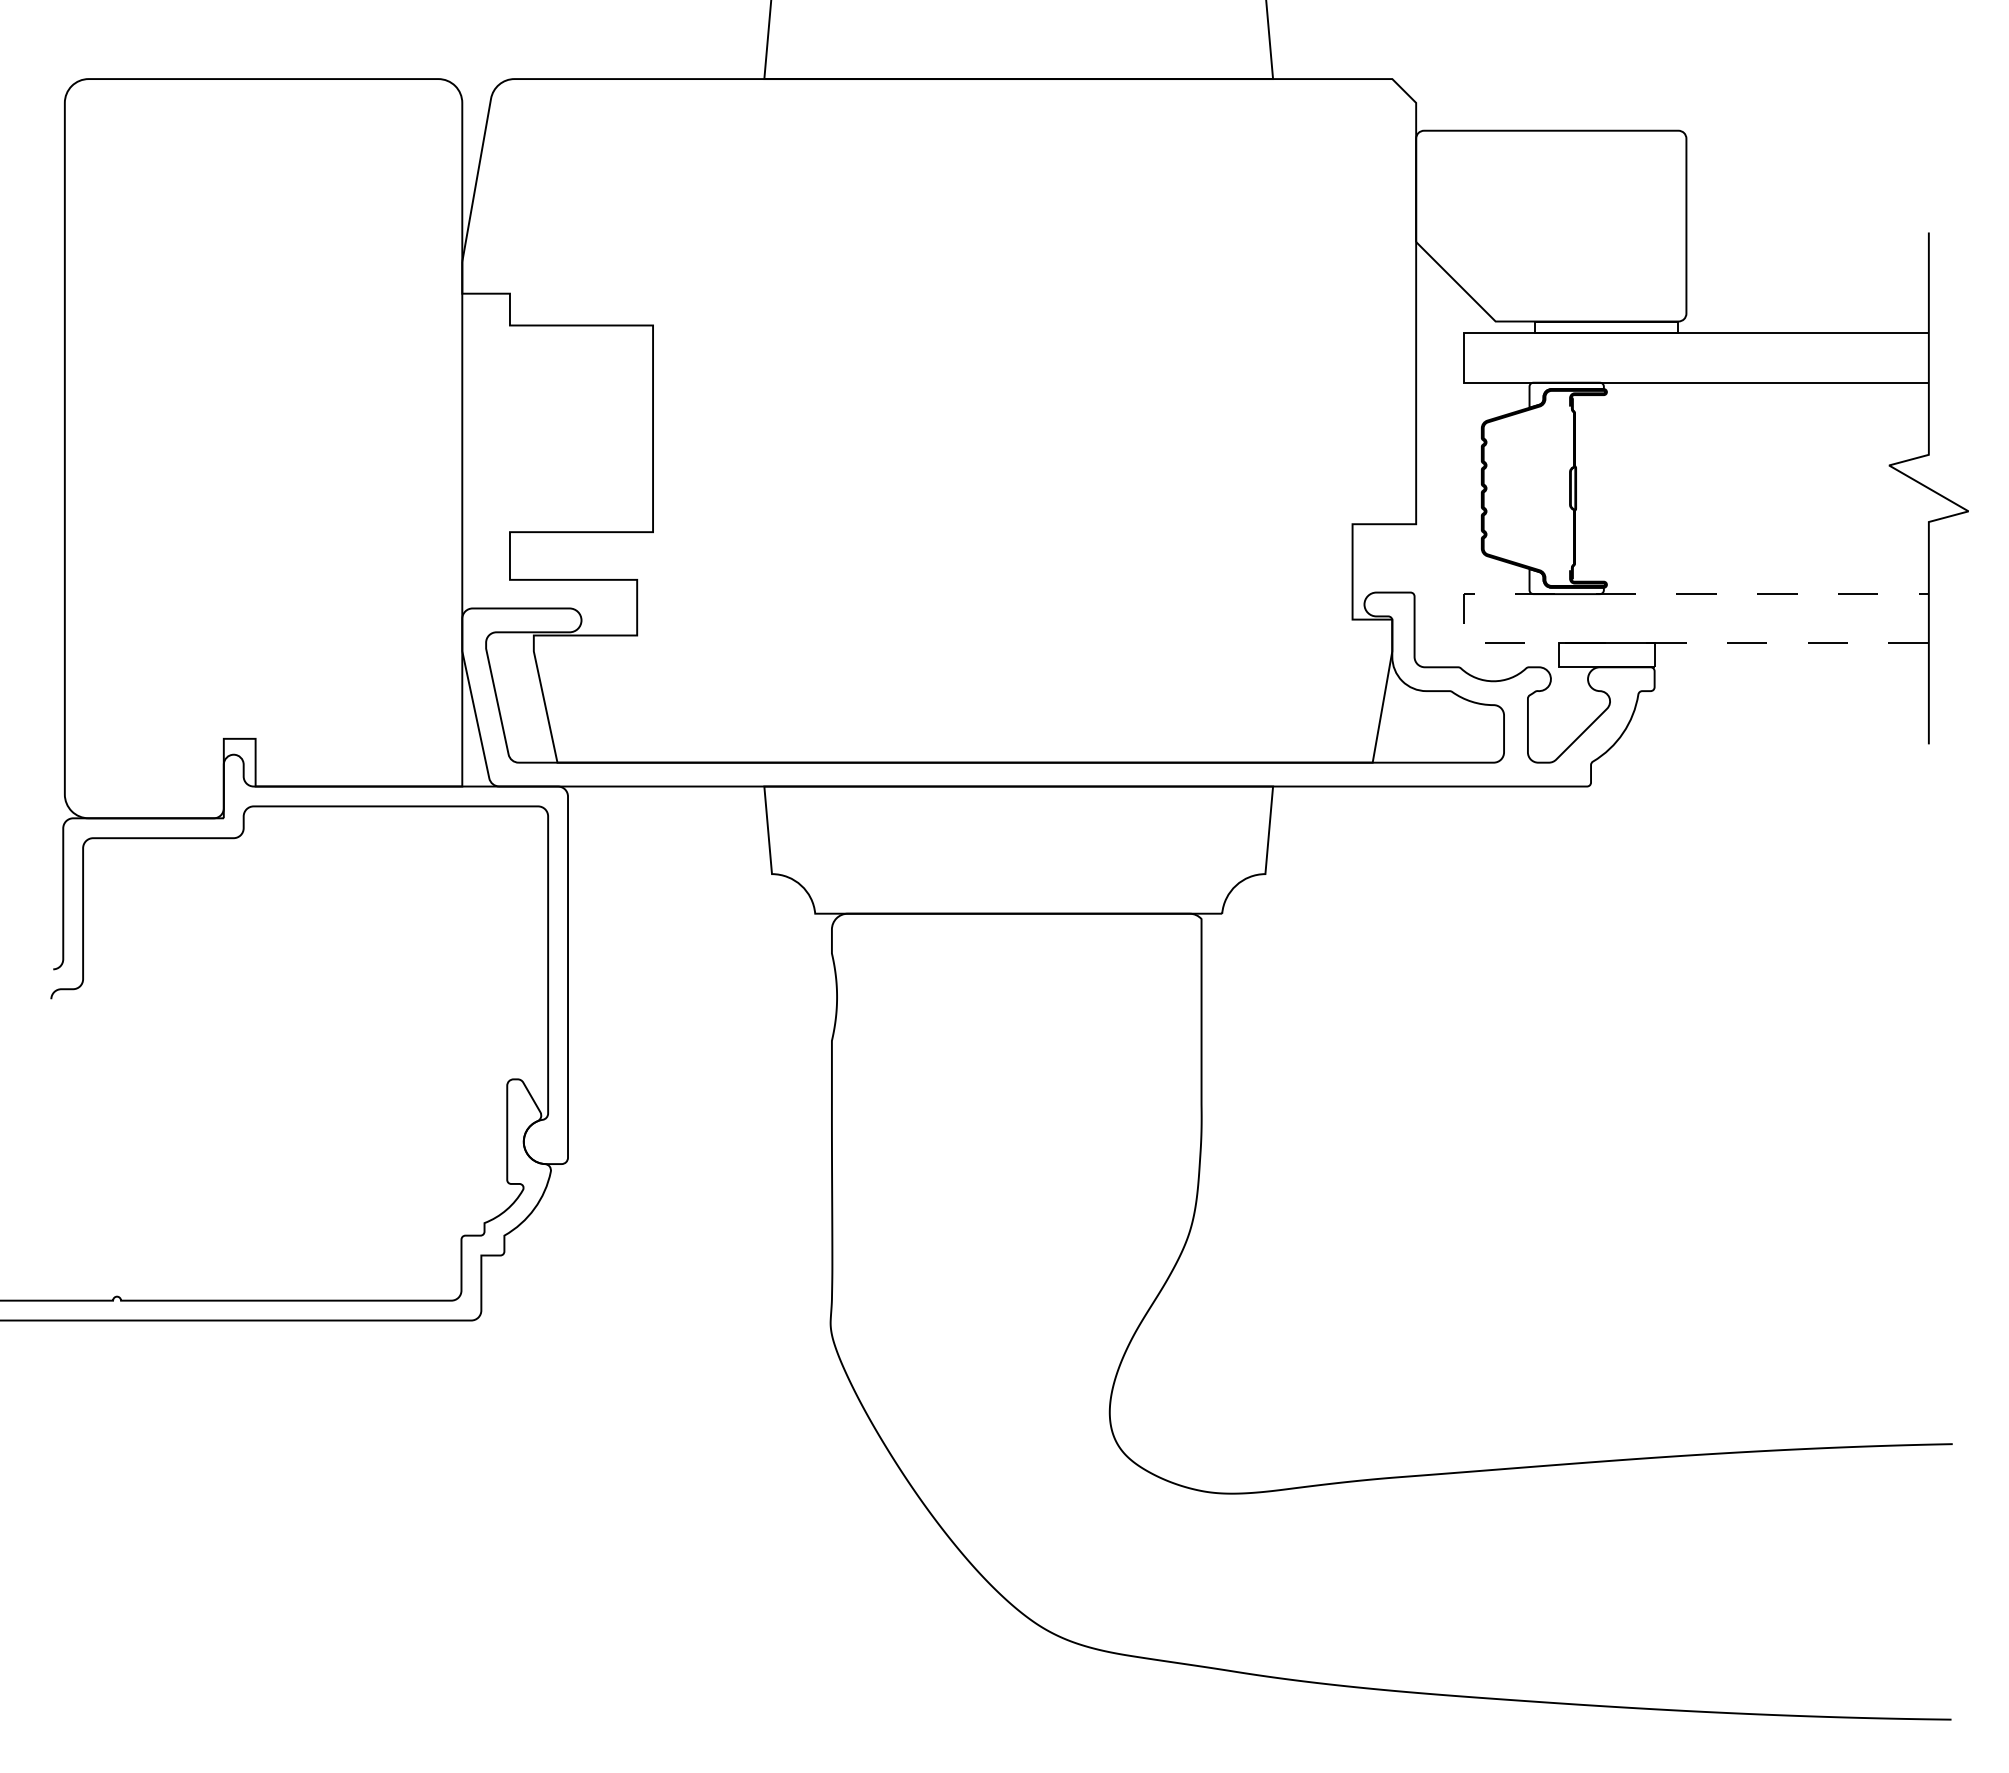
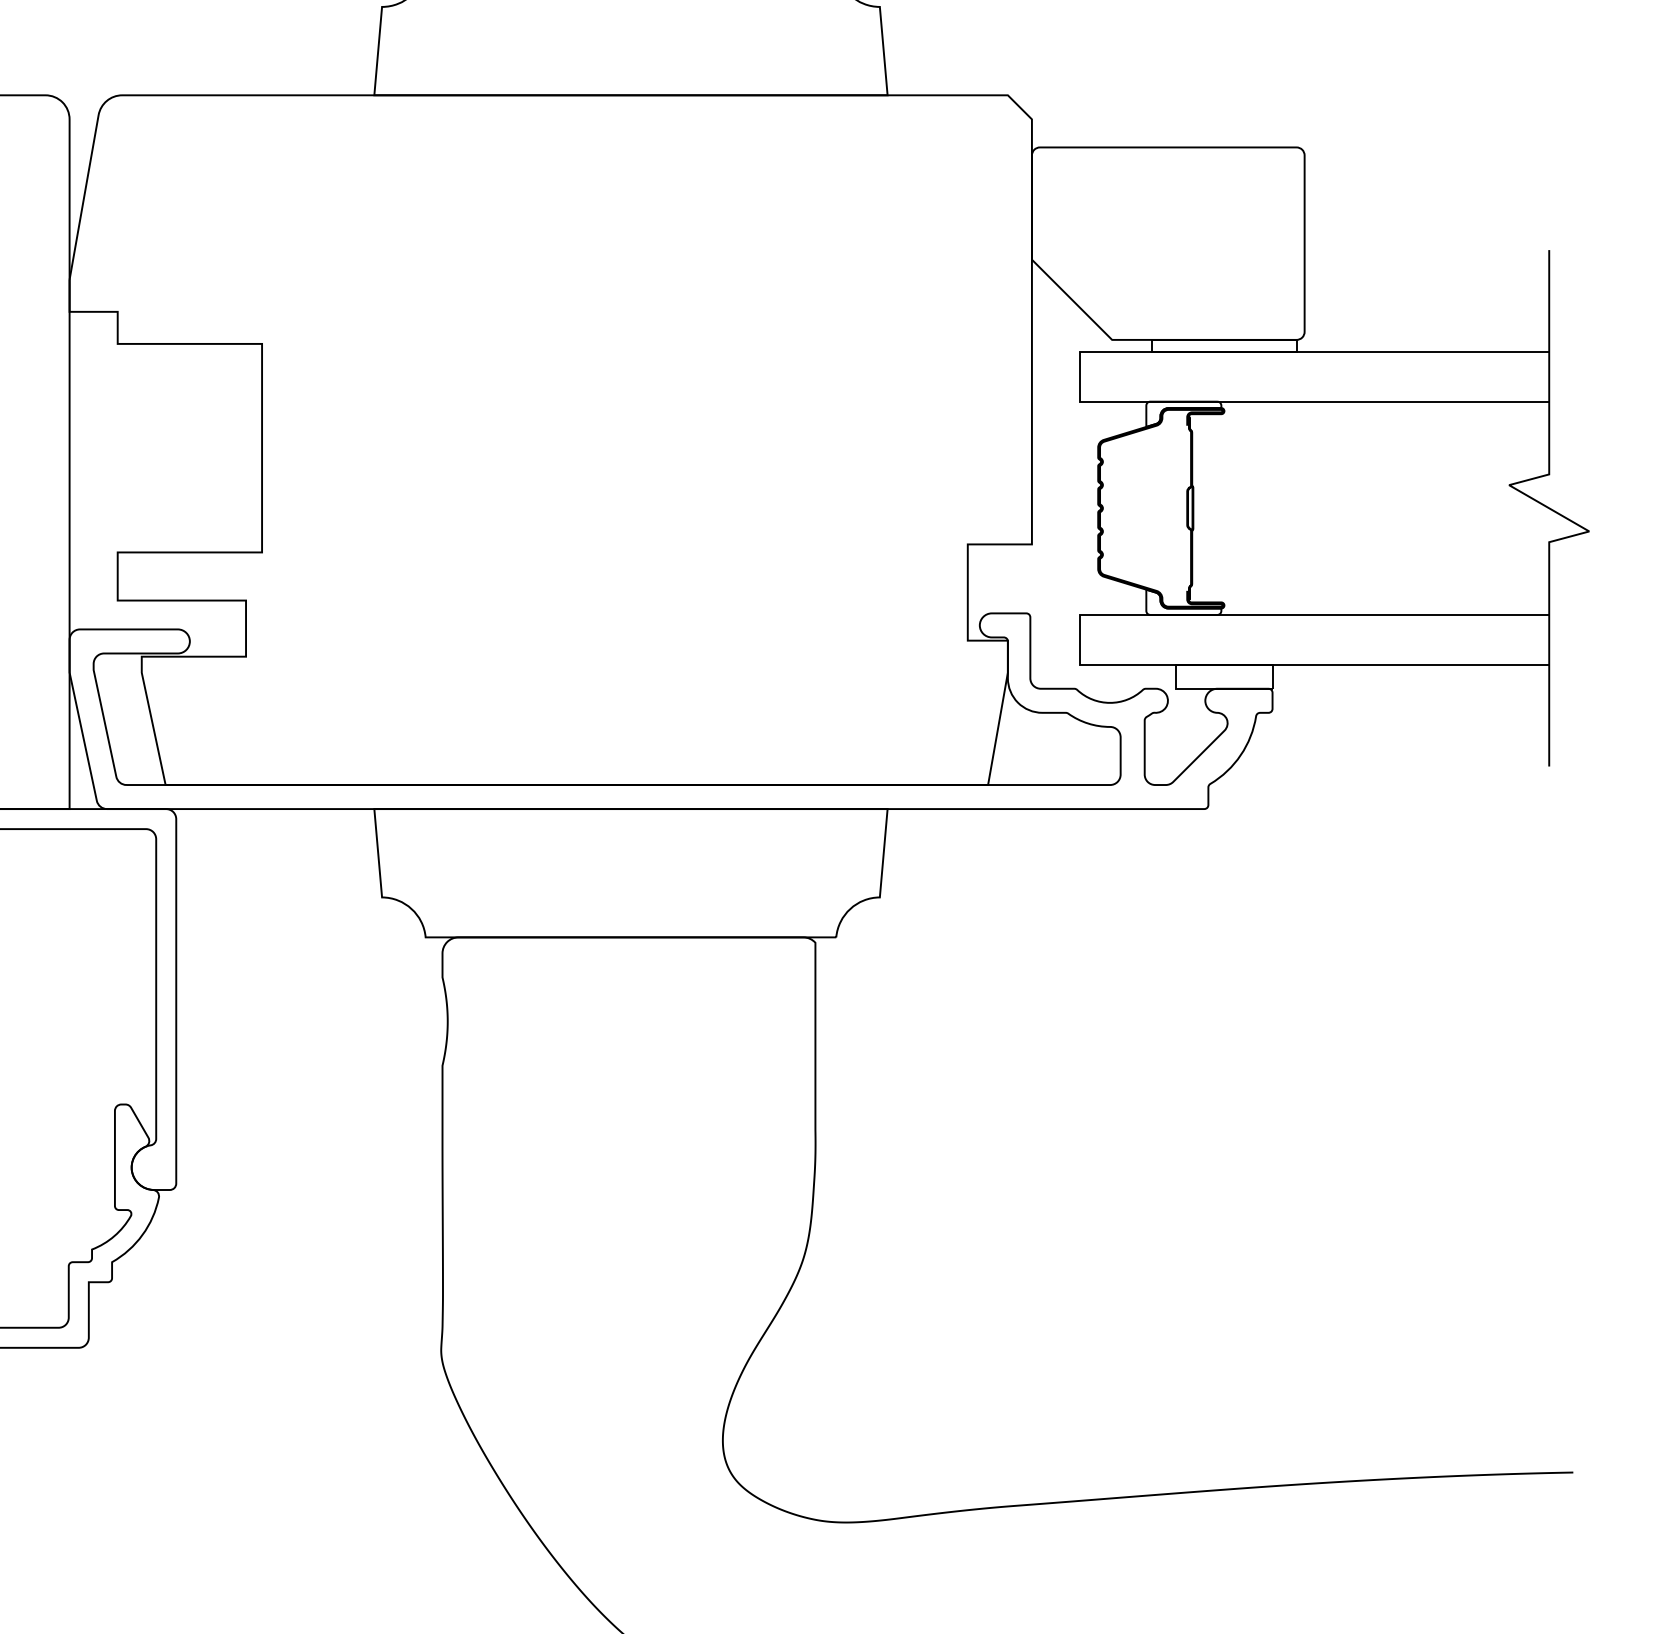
line: (1463, 618) -> (1079, 639), dashed -> solid

